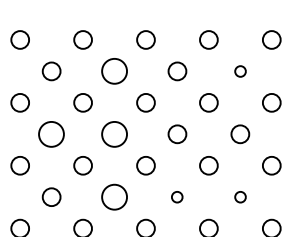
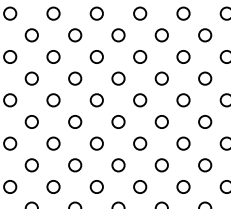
circle: (114, 71) -> (118, 35), size x0.71
circle: (240, 71) -> (205, 35), size x1.67
circle: (52, 134) -> (75, 78), size x0.71
circle: (114, 134) -> (118, 78), size x0.71
circle: (114, 196) -> (118, 121), size x0.71
circle: (176, 196) -> (161, 121), size x1.67
circle: (240, 196) -> (205, 121), size x1.67

